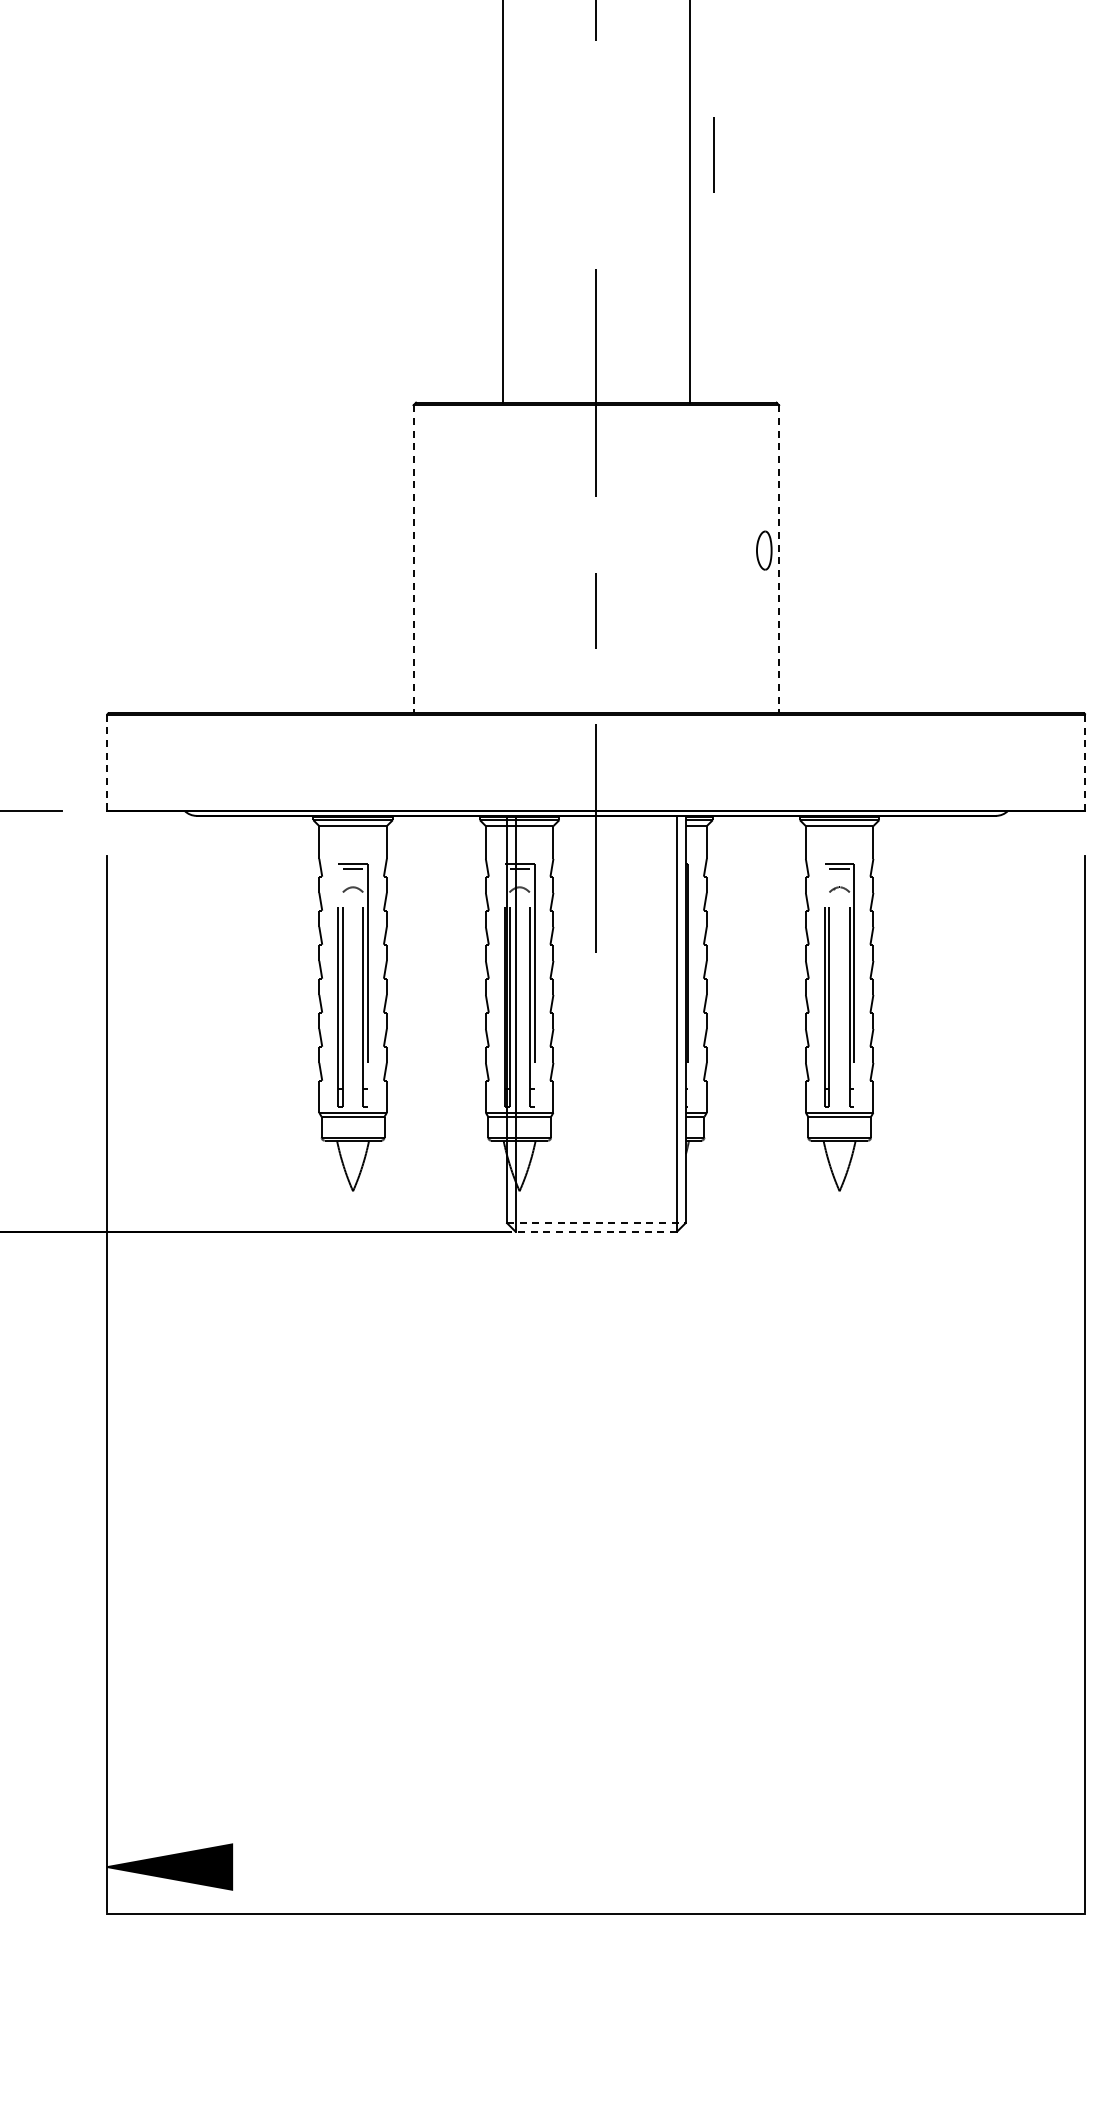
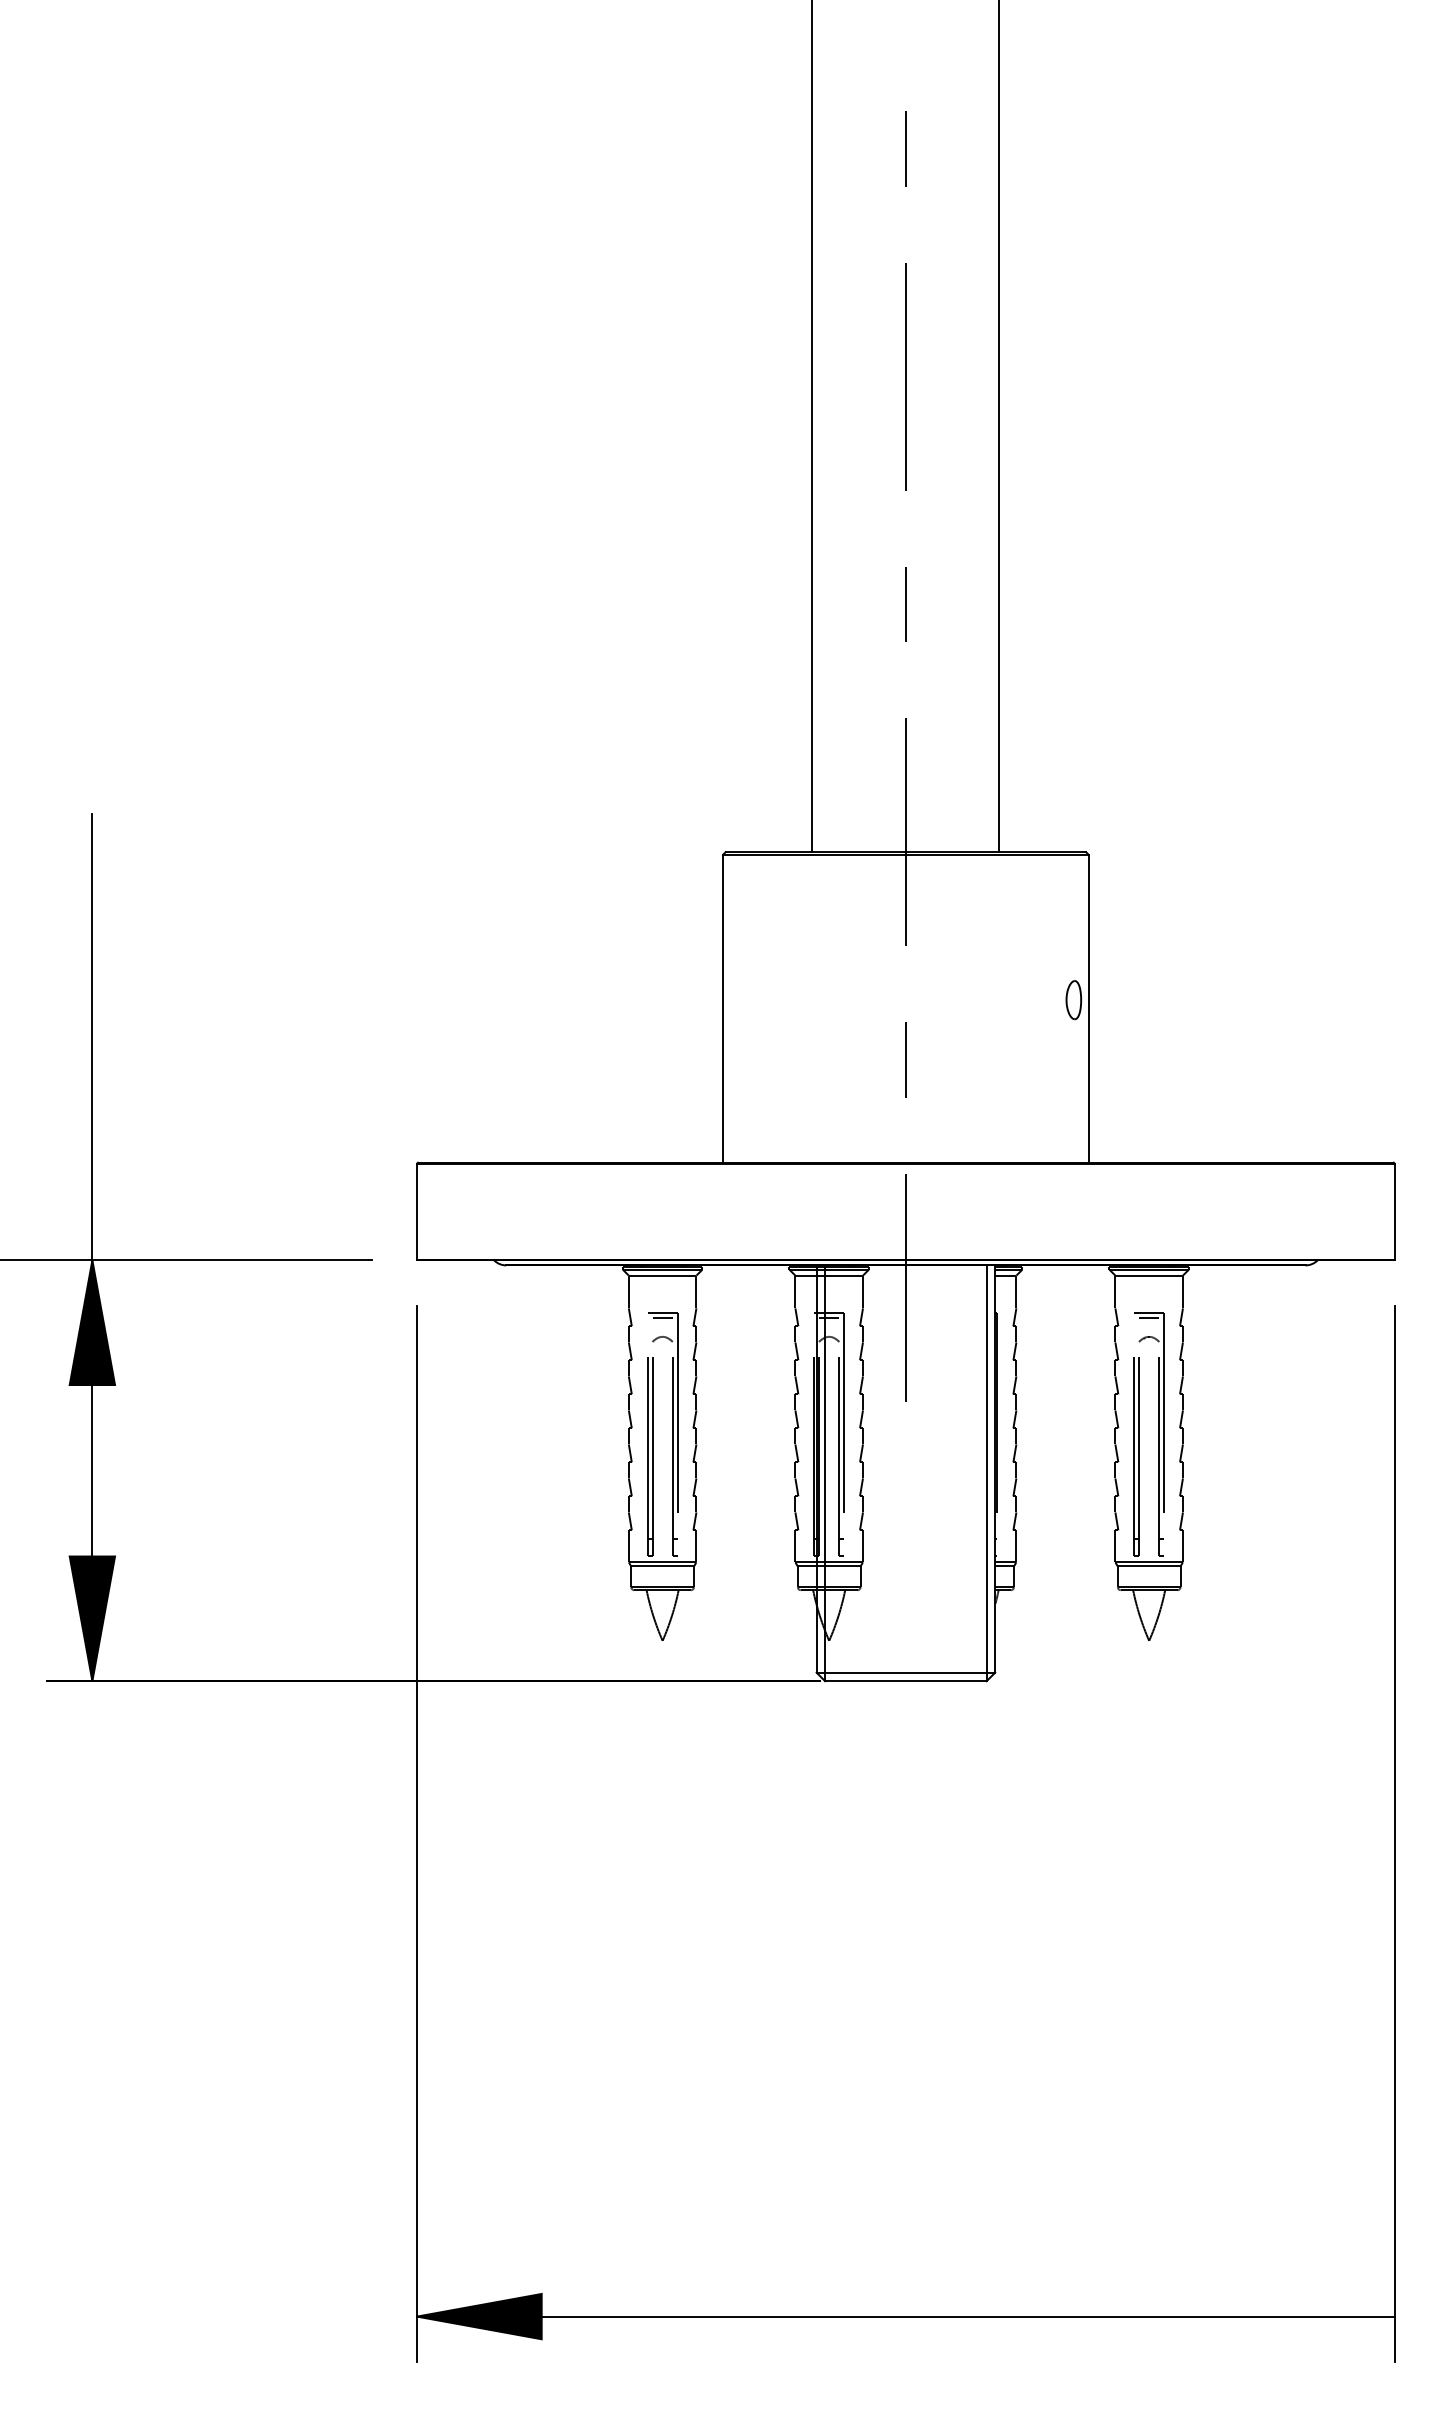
line: (713, 154) -> (905, 604), moved
line: (413, 558) -> (723, 1008), dashed -> solid
line: (778, 558) -> (1088, 1008), dashed -> solid
line: (1084, 761) -> (1394, 1211), dashed -> solid
line: (107, 762) -> (417, 1212), dashed -> solid
line: (596, 1222) -> (906, 1672), dashed -> solid
line: (595, 1231) -> (905, 1681), dashed -> solid
line: (595, 1913) -> (905, 2316), moved

